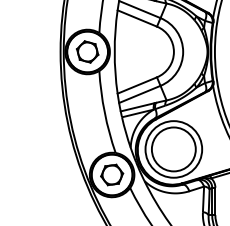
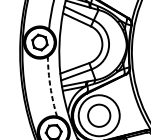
arc: (104, 112) -> (50, 86), solid -> dashed
circle: (173, 149) -> (98, 115), size x0.7

